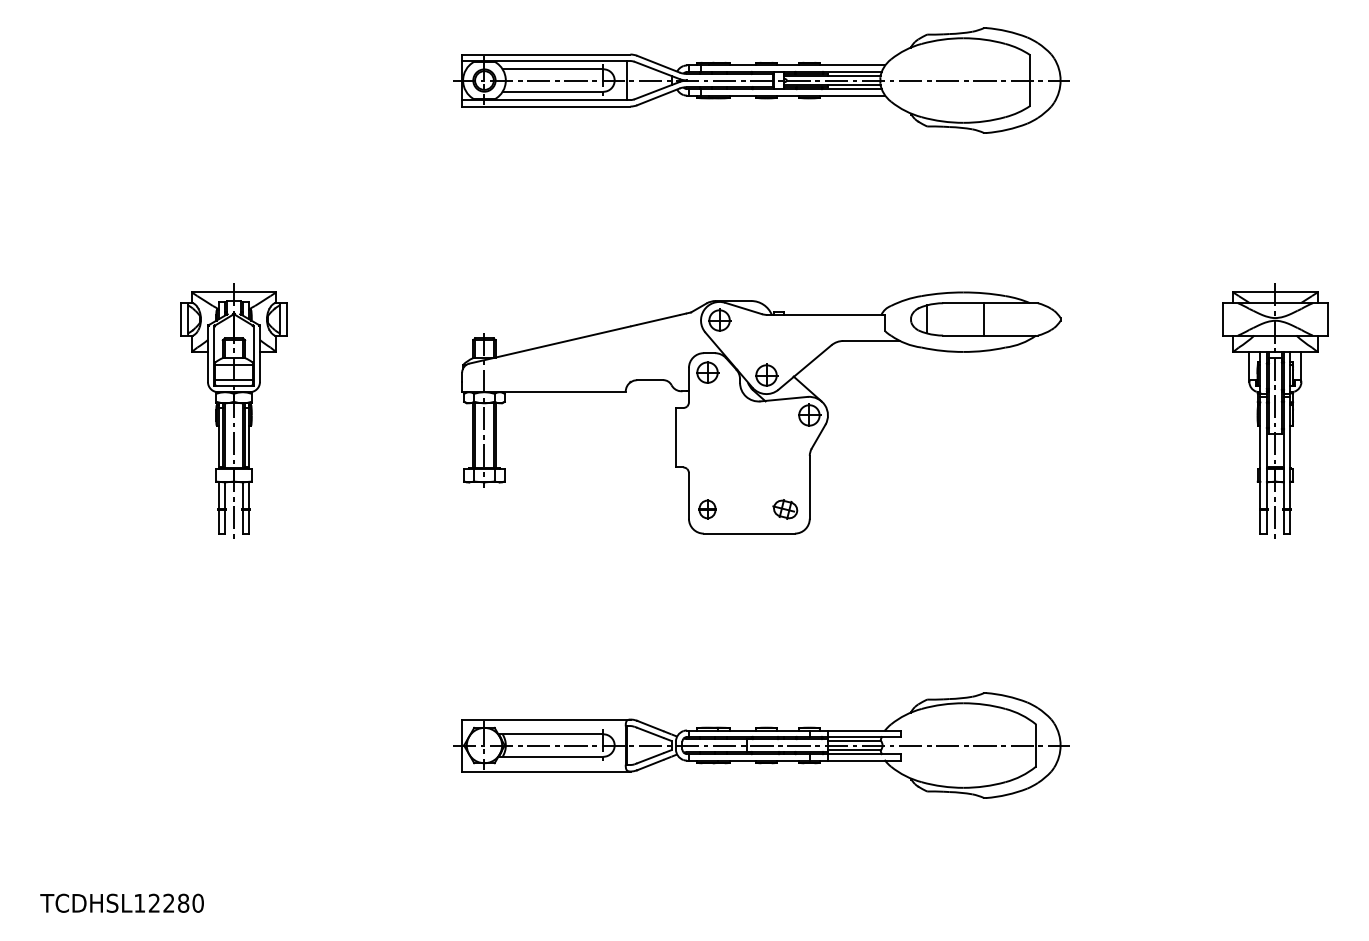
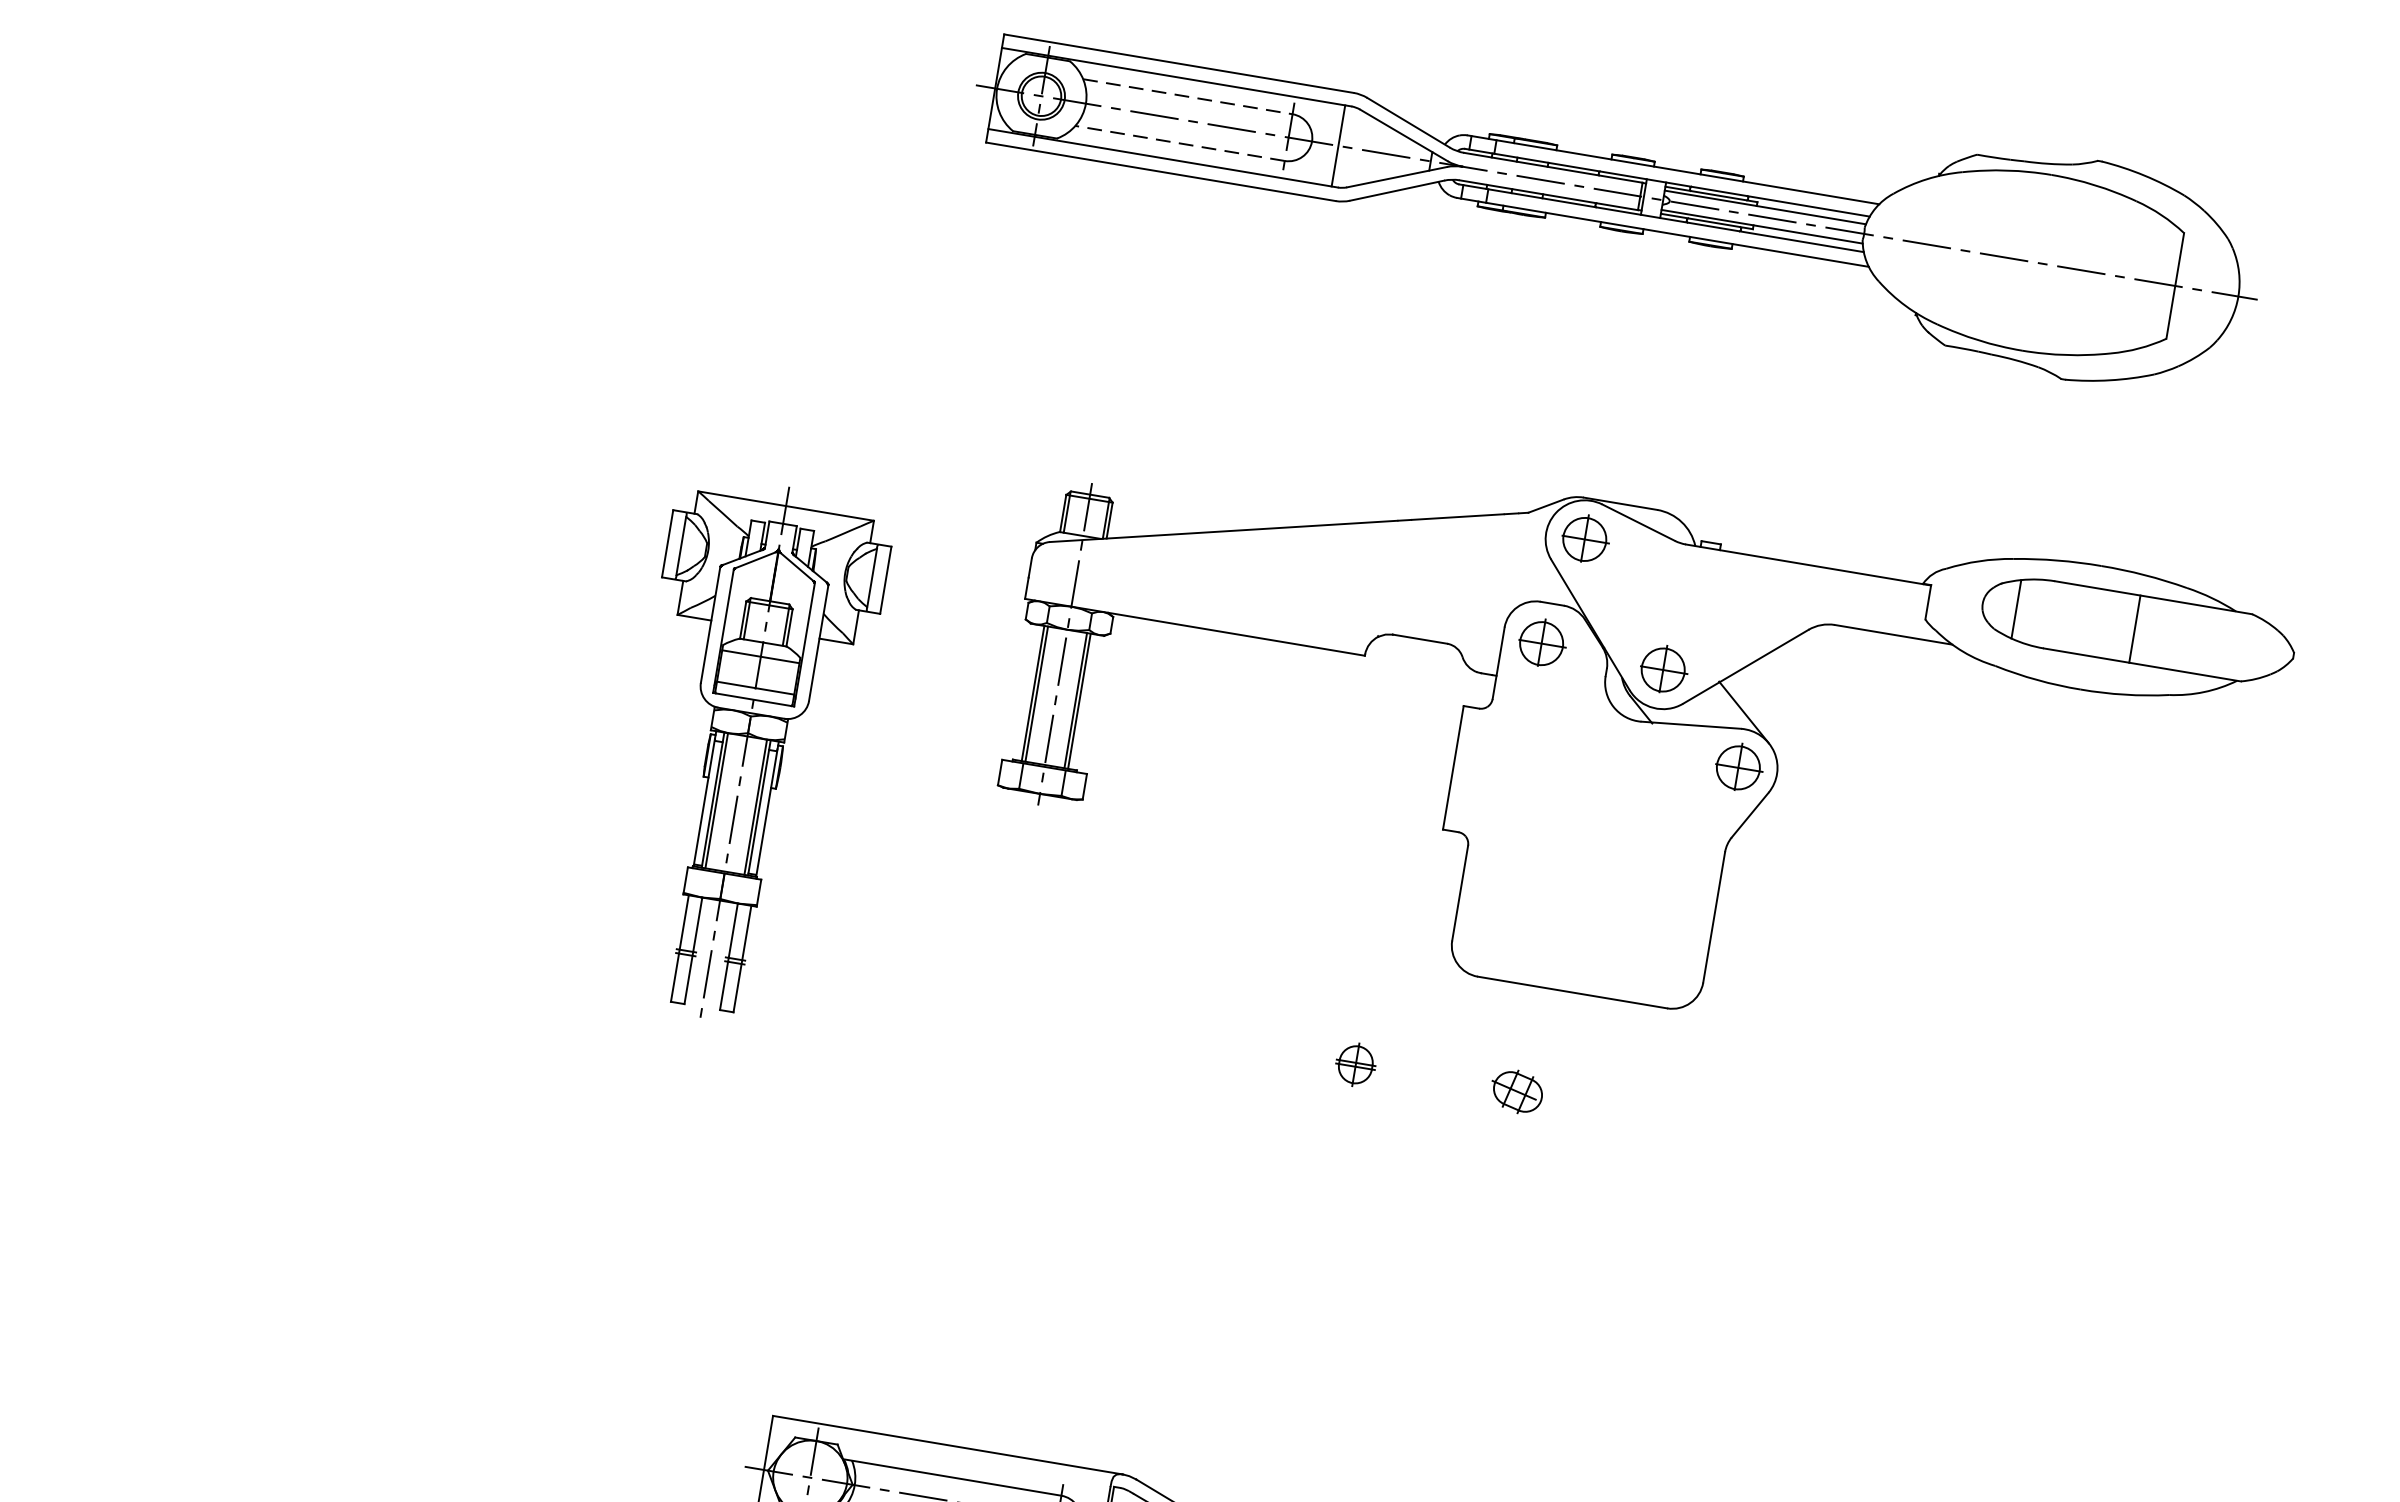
line: (553, 69) -> (1188, 97), solid -> dashed
line: (552, 91) -> (1179, 142), solid -> dashed
part: (233, 410) -> (744, 751), moved
part: (761, 412) -> (1639, 745), moved

